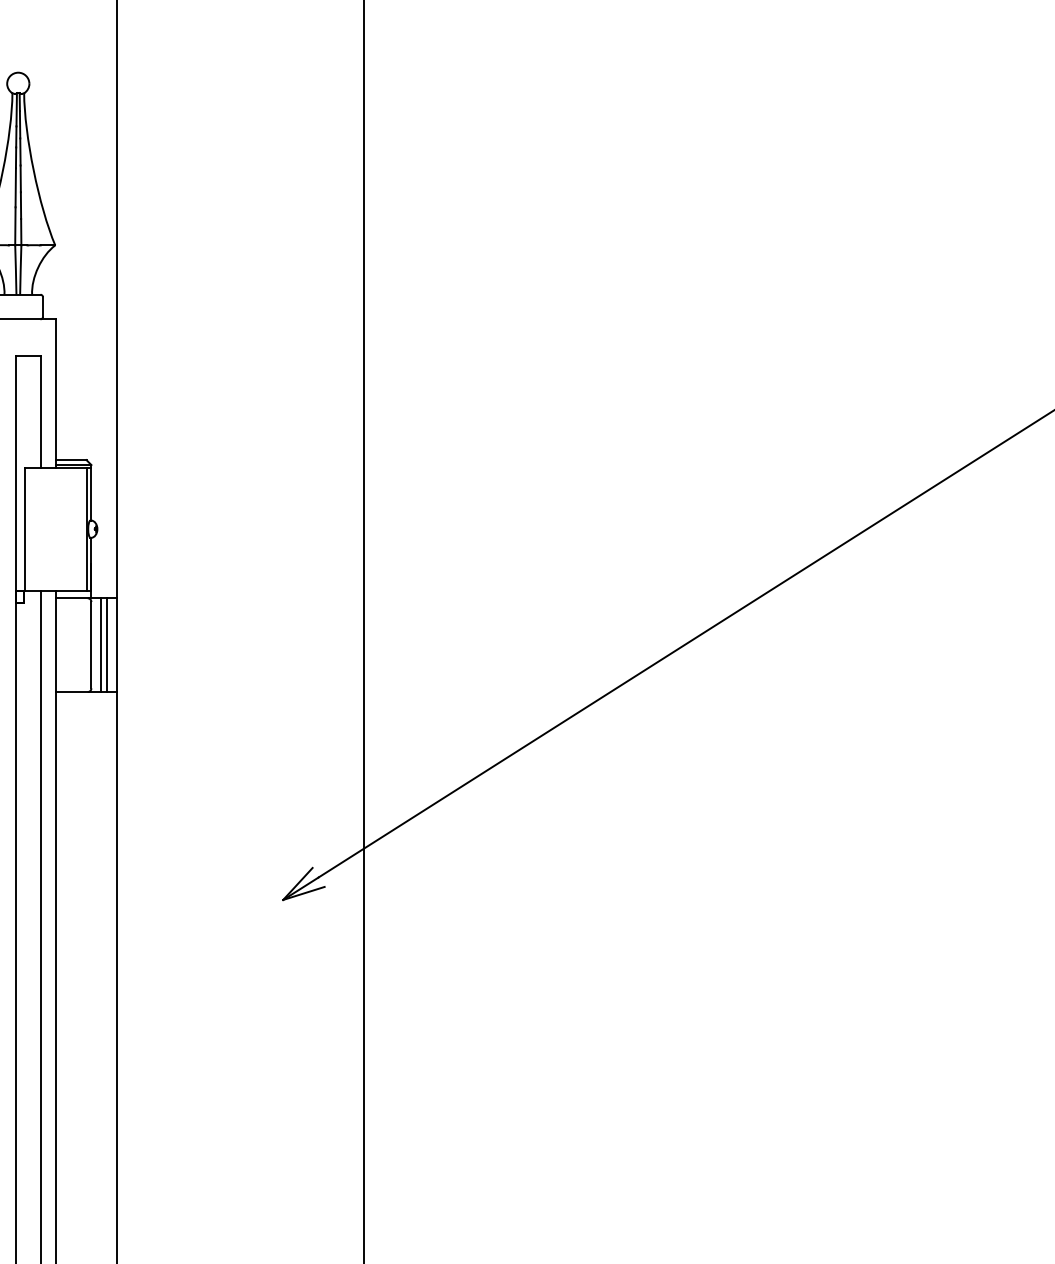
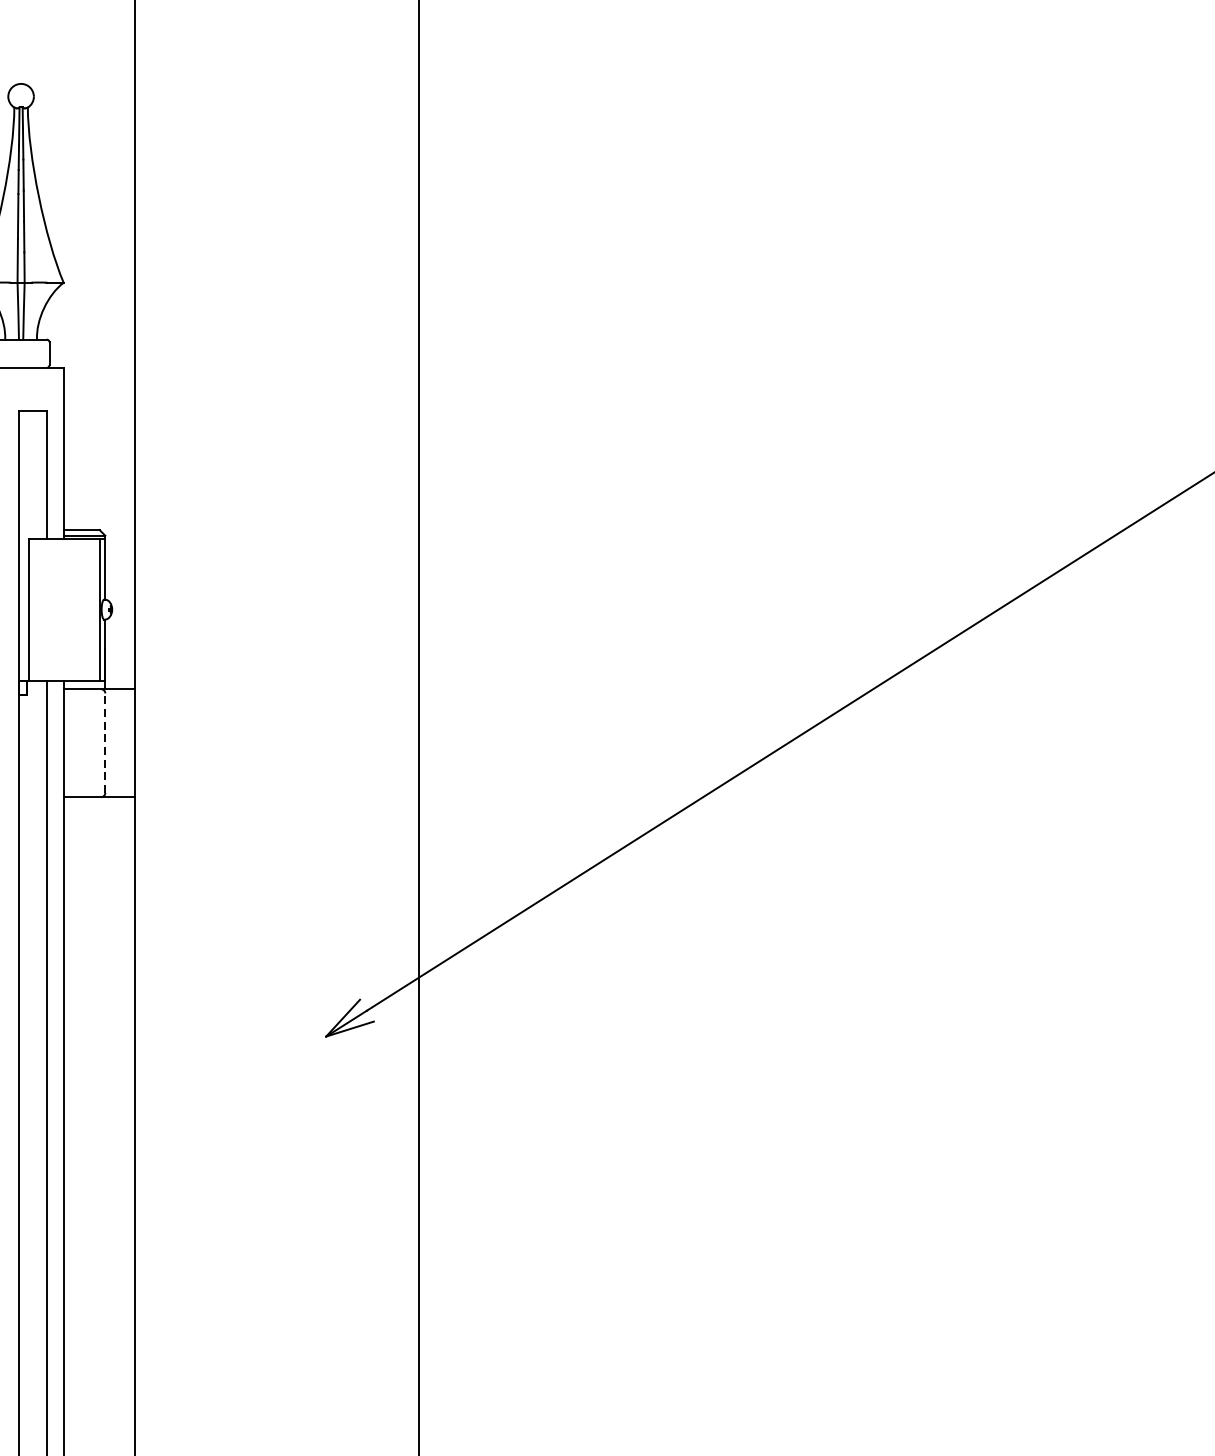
line: (91, 644) -> (105, 742), solid -> dashed
line: (101, 645) -> (116, 743), removed
line: (107, 645) -> (123, 743), removed

